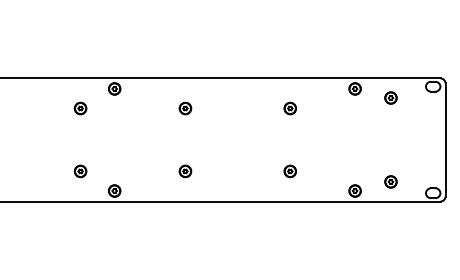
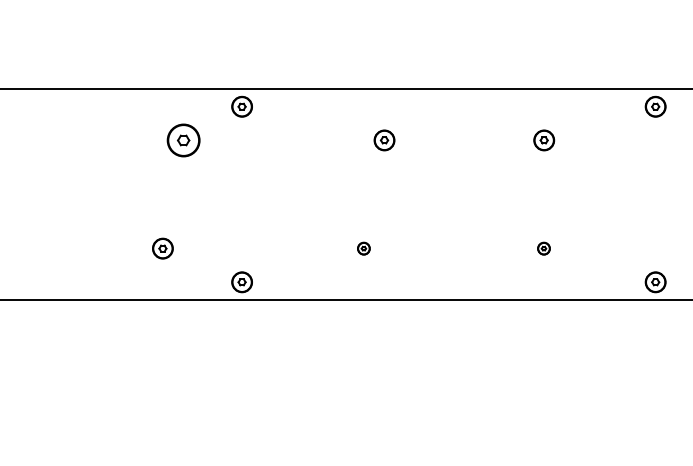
part: (80, 108) -> (183, 140), size x1.6
part: (185, 108) -> (384, 140), moved
part: (80, 171) -> (162, 248), moved
part: (185, 171) -> (363, 248), size x0.6
part: (289, 171) -> (542, 248), size x0.6

